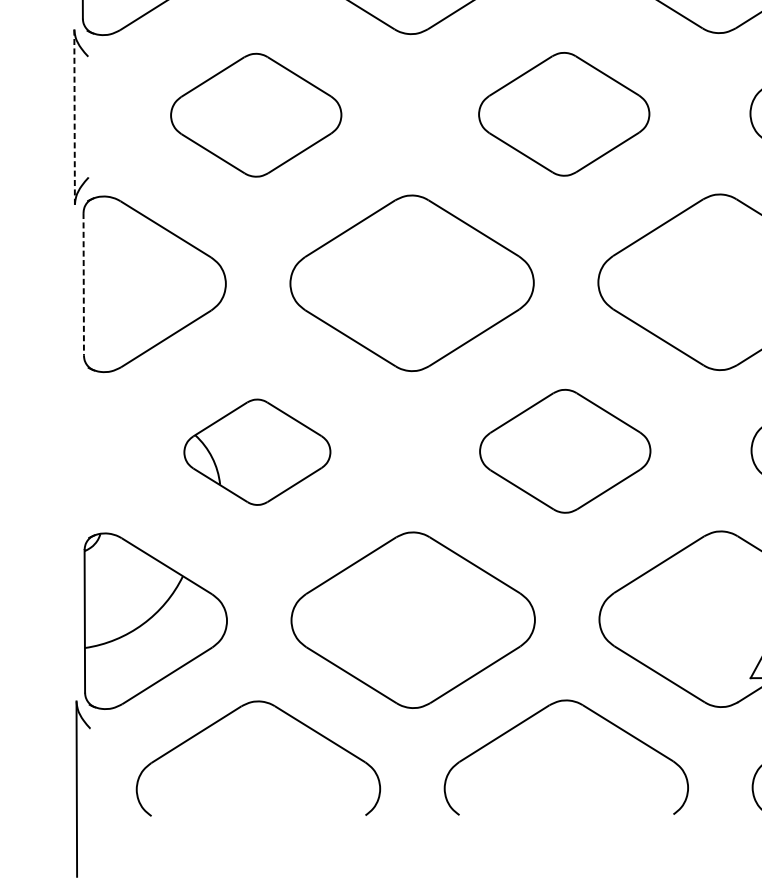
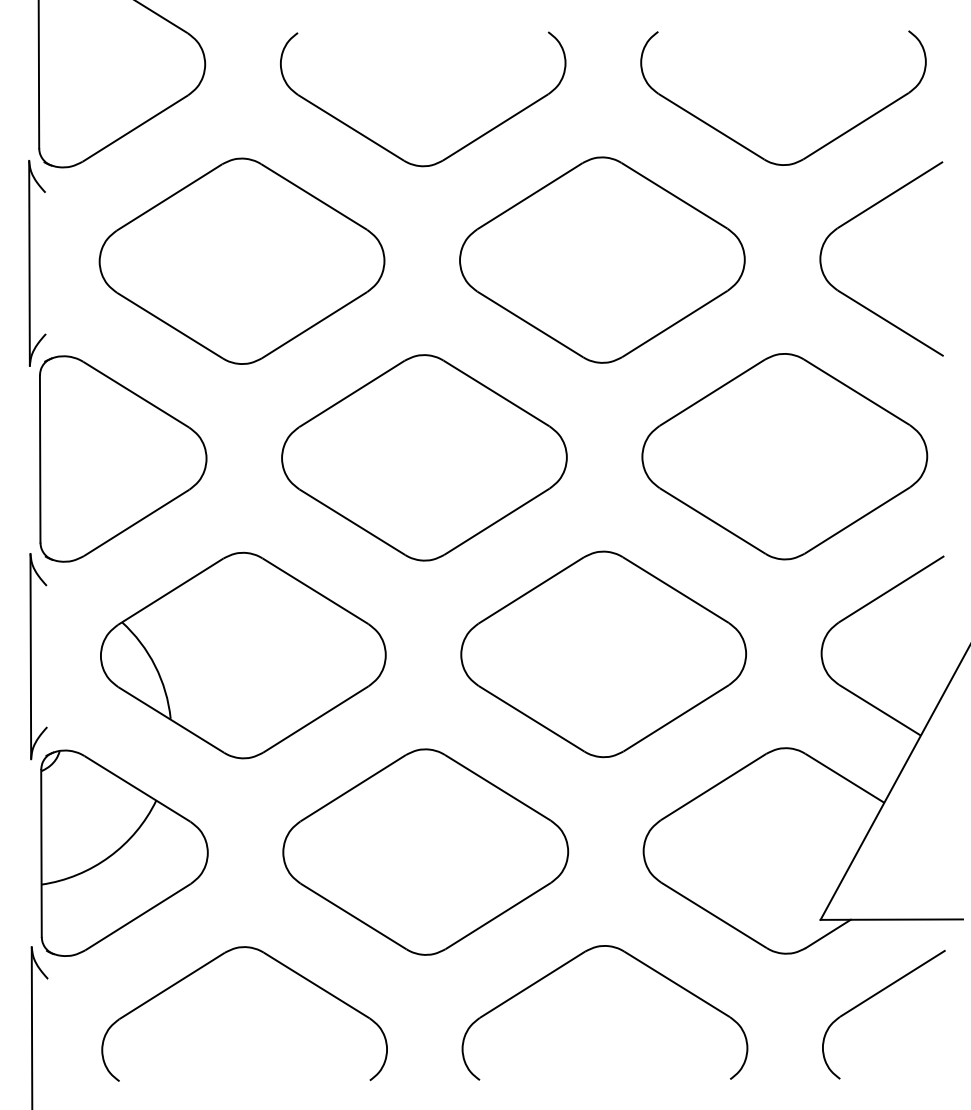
part: (564, 113) -> (602, 259), size x1.43
part: (255, 114) -> (241, 260), size x1.43
line: (74, 117) -> (29, 263), dashed -> solid
line: (84, 284) -> (40, 459), dashed -> solid
part: (565, 451) -> (603, 654), size x1.43
part: (257, 452) -> (243, 655), size x1.67
part: (76, 453) -> (31, 656), added

